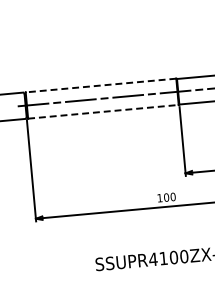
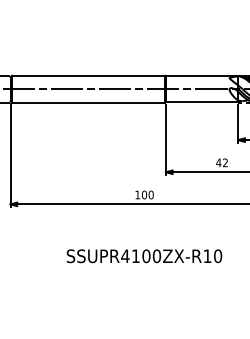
line: (100, 85) -> (88, 75), dashed -> solid
line: (103, 111) -> (88, 102), dashed -> solid

